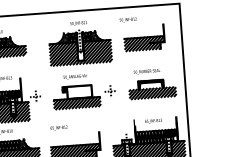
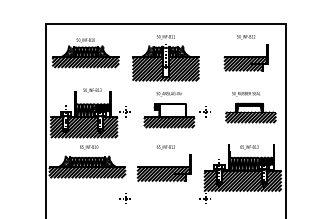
text: (128, 20) -> (246, 37), moved
part: (79, 43) -> (165, 58), moved
text: (58, 128) -> (165, 147), moved

